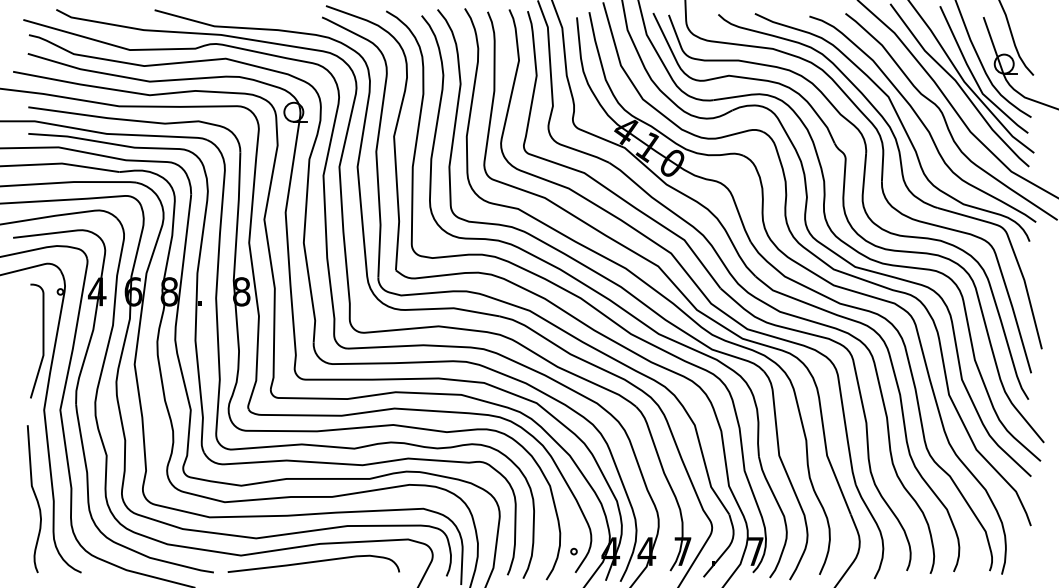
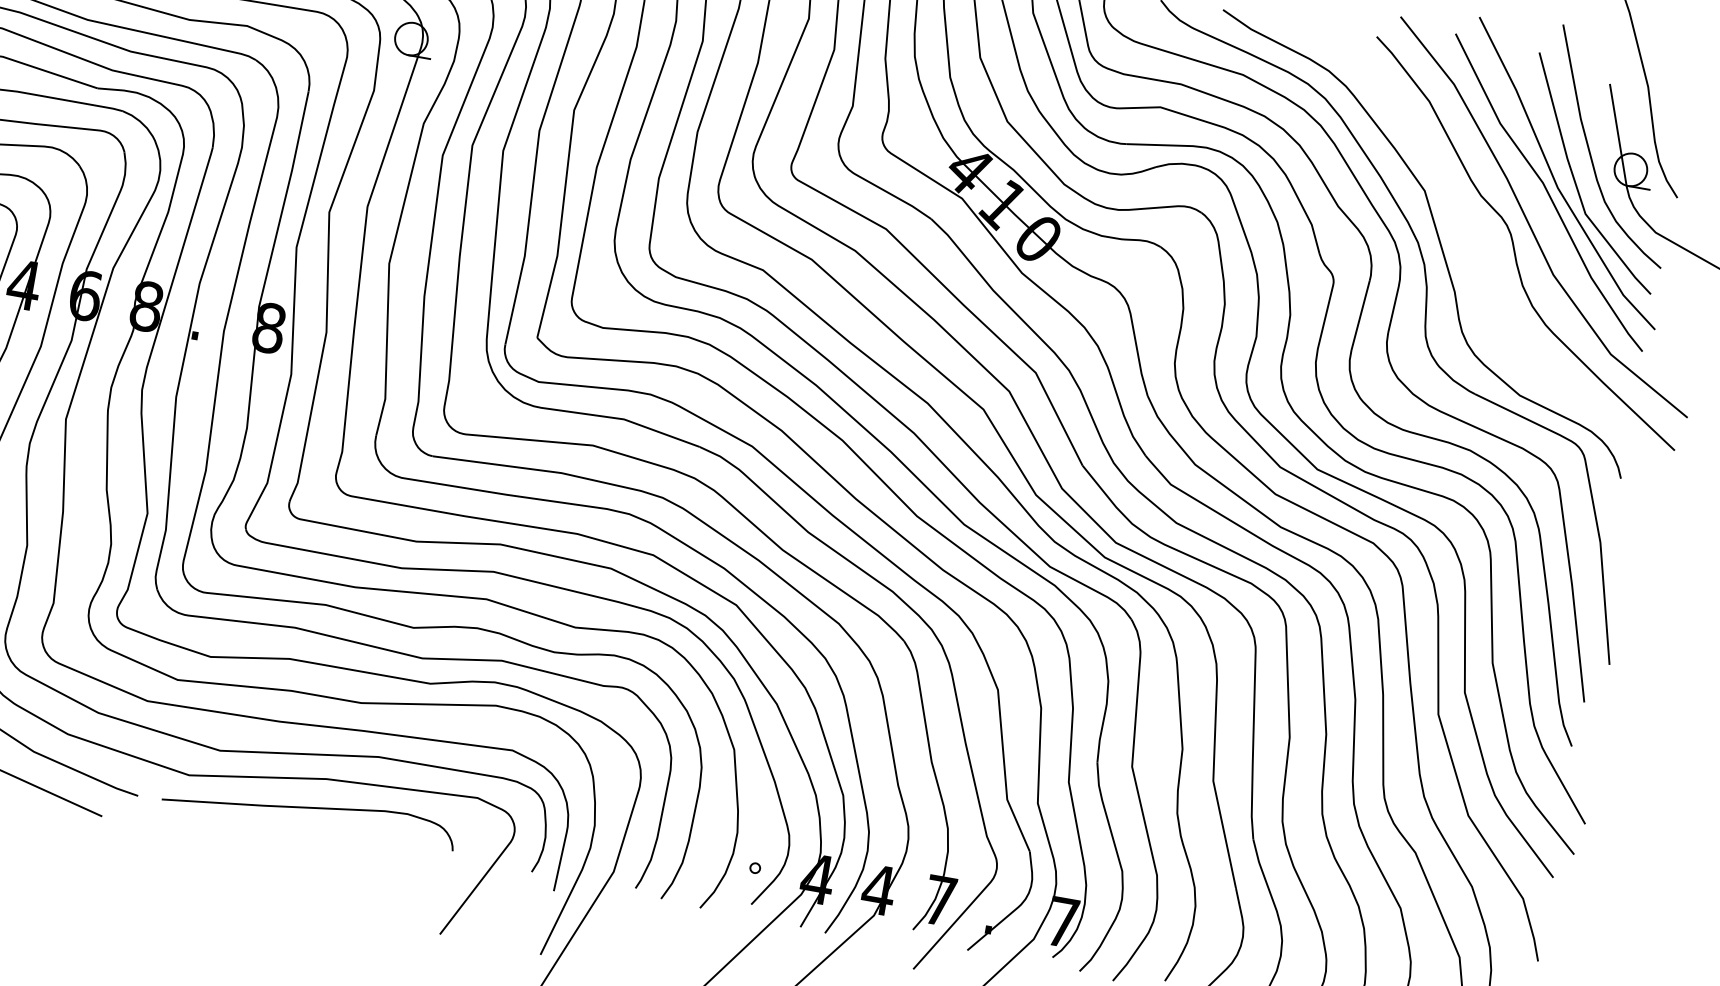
curve: (921, 119) -> (1473, 239), removed

